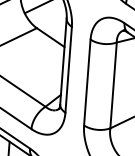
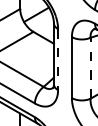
line: (69, 71) -> (58, 60), solid -> dashed
line: (113, 84) -> (90, 67), solid -> dashed

